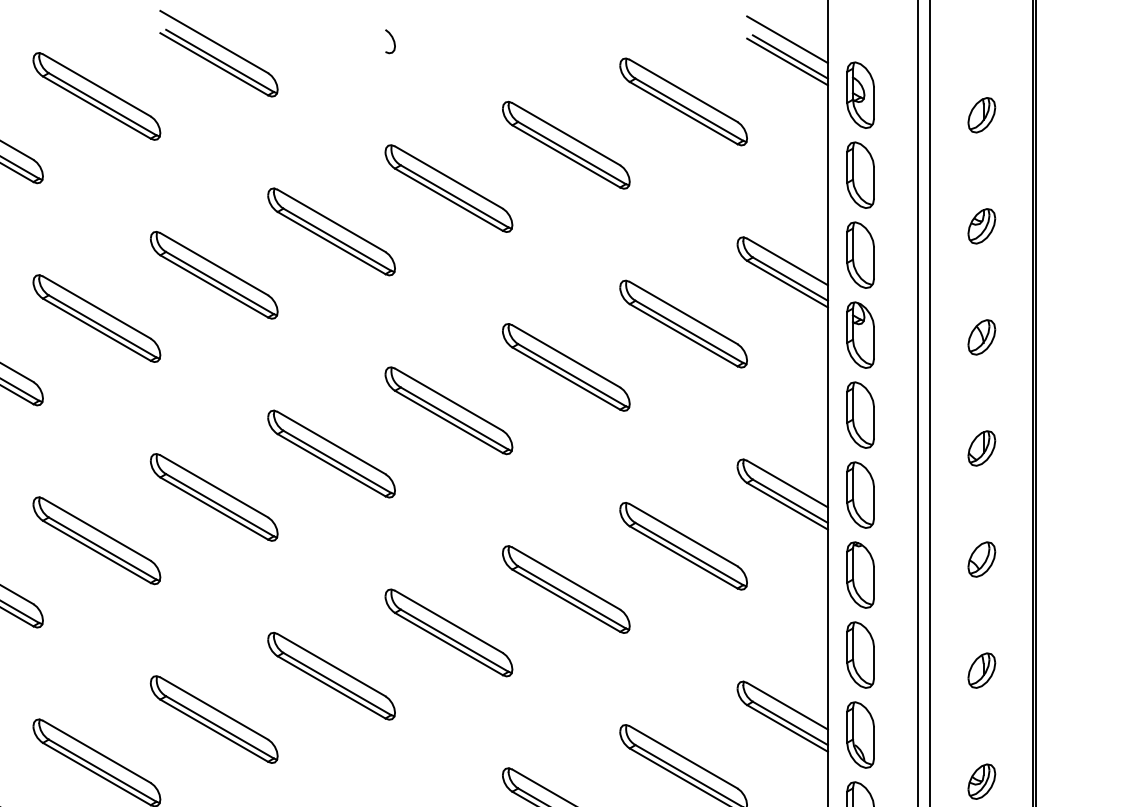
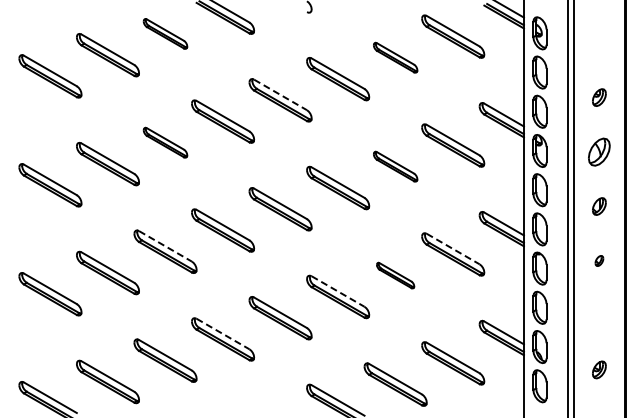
part: (96, 95) -> (165, 33), size x0.7
part: (982, 113) -> (599, 42), removed
part: (565, 144) -> (395, 57), size x0.7
line: (333, 221) -> (281, 95), solid -> dashed
part: (96, 317) -> (165, 142), size x0.7
part: (982, 336) -> (599, 151), size x1.6
part: (565, 366) -> (395, 166), size x0.7
line: (96, 529) -> (165, 246), solid -> dashed
line: (684, 536) -> (453, 249), solid -> dashed
part: (982, 558) -> (599, 260), size x0.6
part: (565, 589) -> (395, 275), size x0.6
line: (449, 621) -> (338, 291), solid -> dashed
part: (982, 670) -> (599, 315), removed
line: (215, 709) -> (223, 334), solid -> dashed

